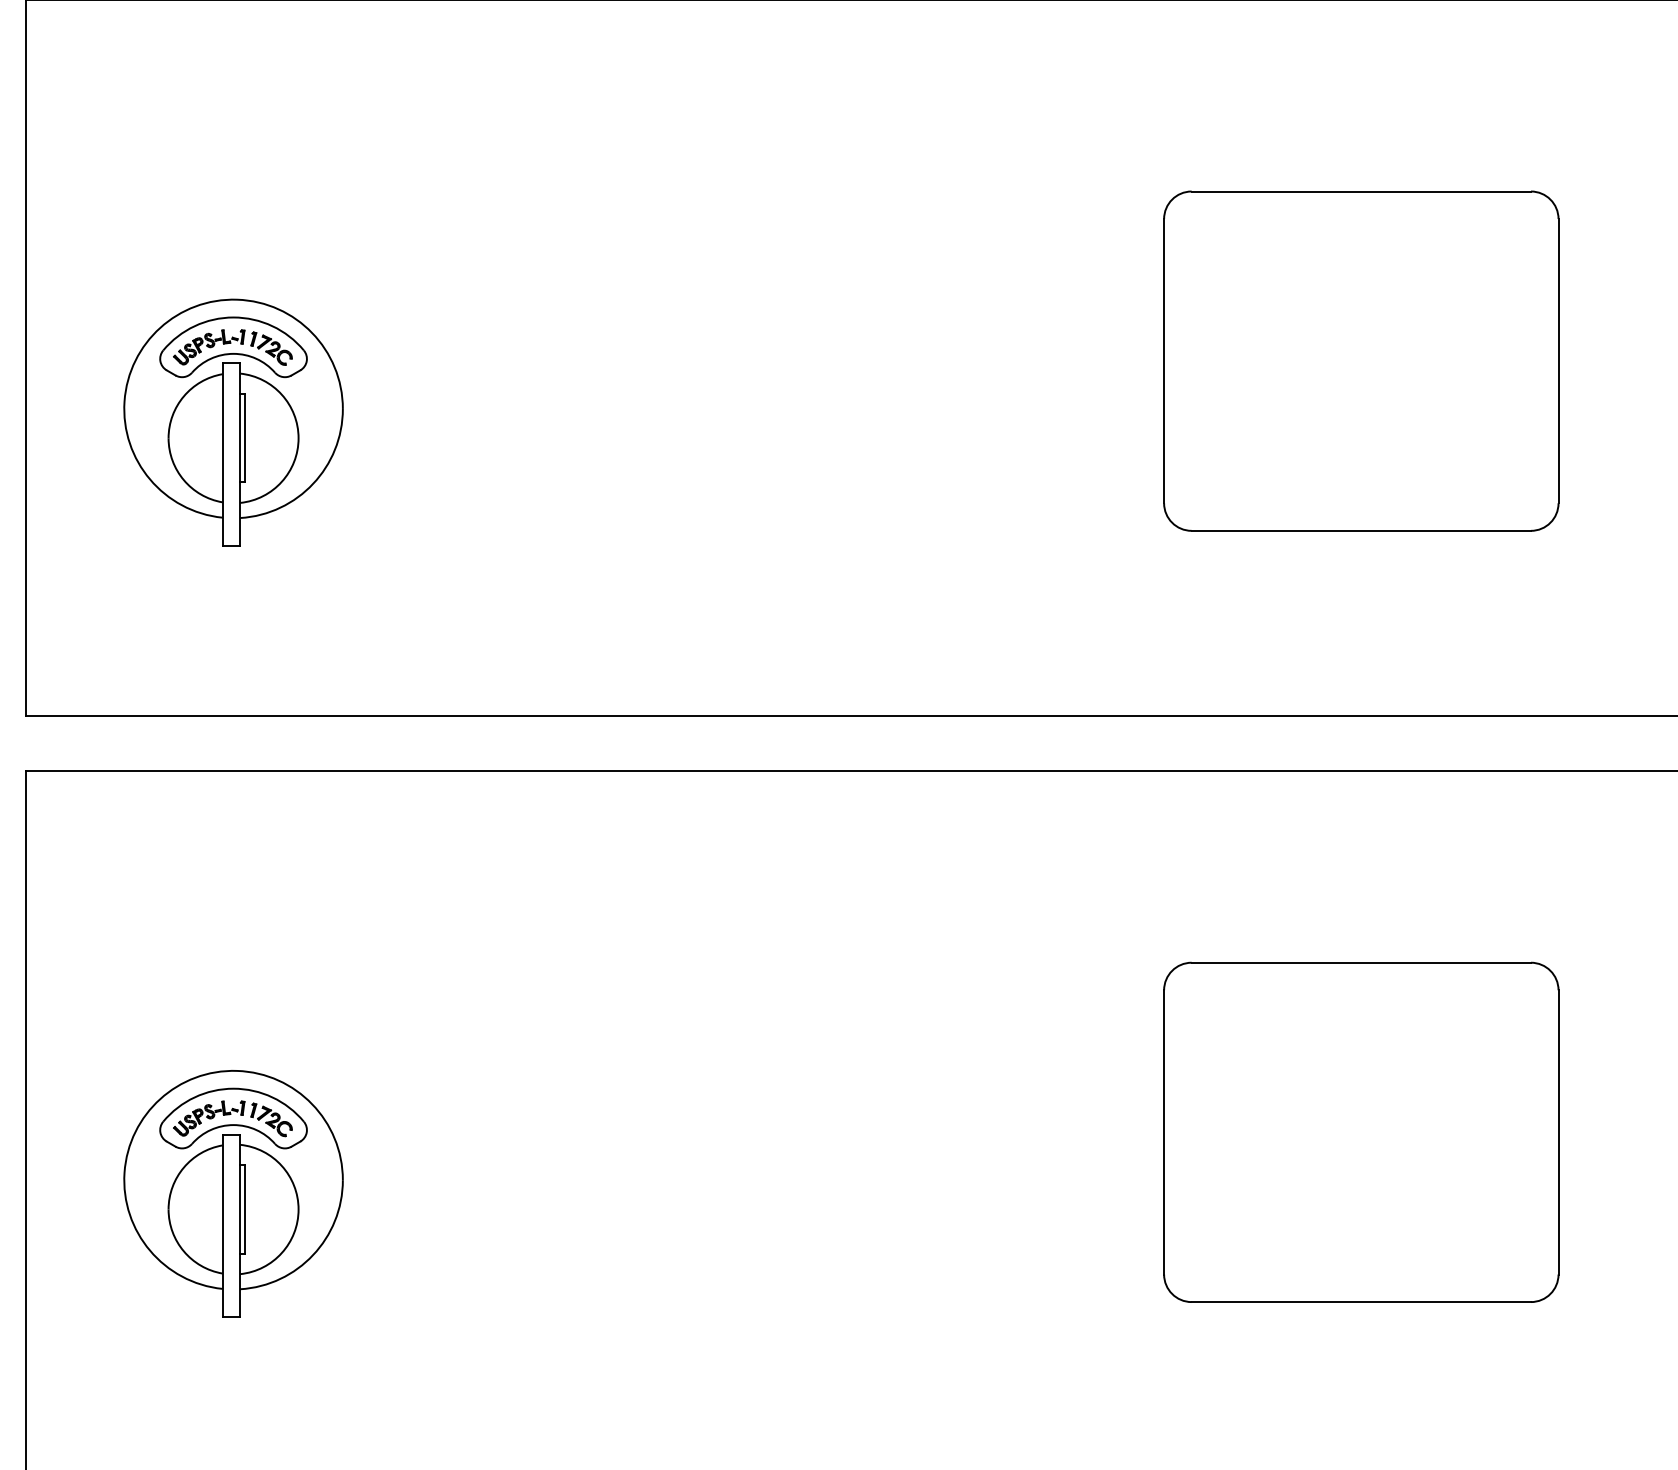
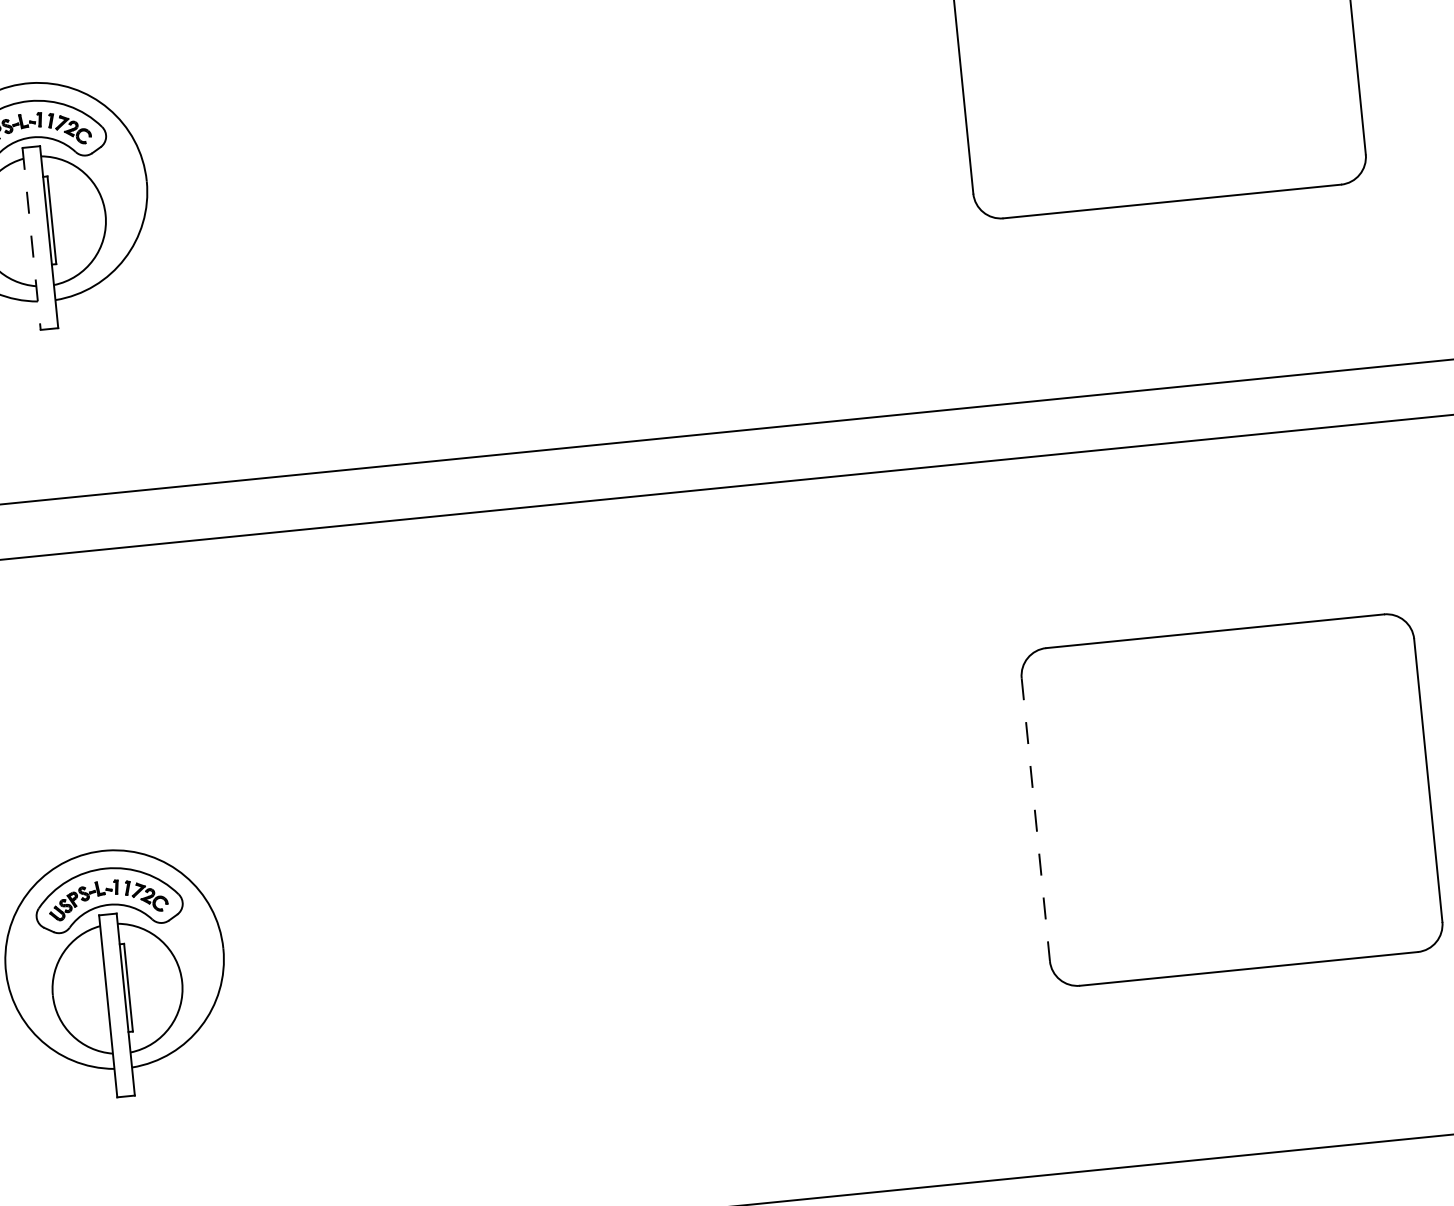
line: (222, 455) -> (31, 239), solid -> dashed
line: (1164, 1132) -> (1036, 819), solid -> dashed

